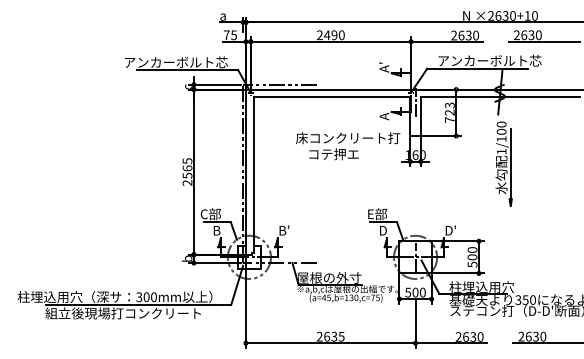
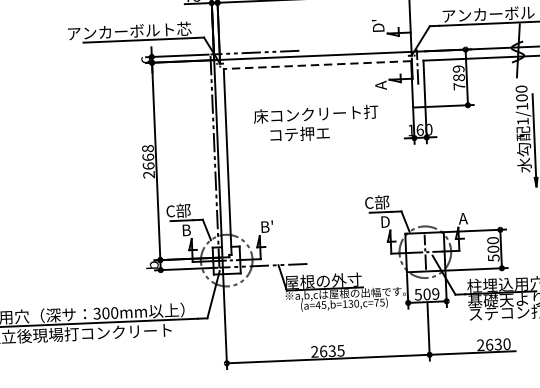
text: (384, 66) -> (378, 25), A' -> D'
line: (331, 97) -> (316, 65), solid -> dashed
text: (449, 108) -> (458, 72), 723 -> 789
text: (348, 146) -> (316, 124), moved
text: (187, 168) -> (148, 157), 2565 -> 2668
text: (370, 214) -> (369, 203), E部 -> C部
text: (449, 230) -> (464, 218), D' -> A
text: (422, 292) -> (435, 293), 500 -> 509

